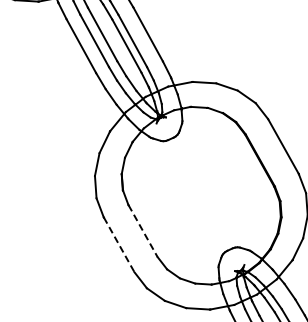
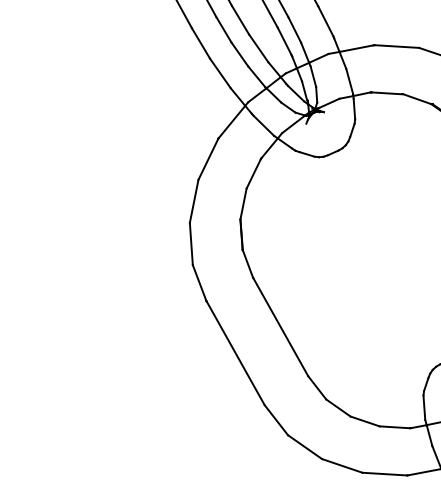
line: (143, 231) -> (281, 327), dashed -> solid
line: (119, 245) -> (236, 354), dashed -> solid

